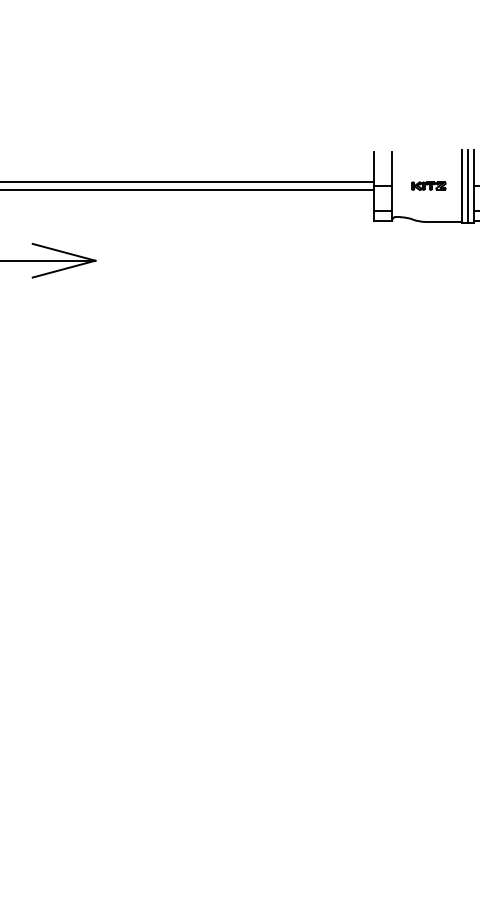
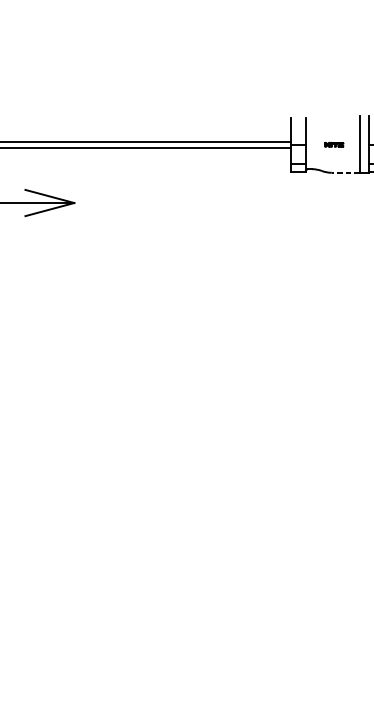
part: (428, 185) -> (333, 144), size x0.7
line: (467, 185) -> (364, 144), removed
line: (443, 221) -> (345, 172), solid -> dashed

